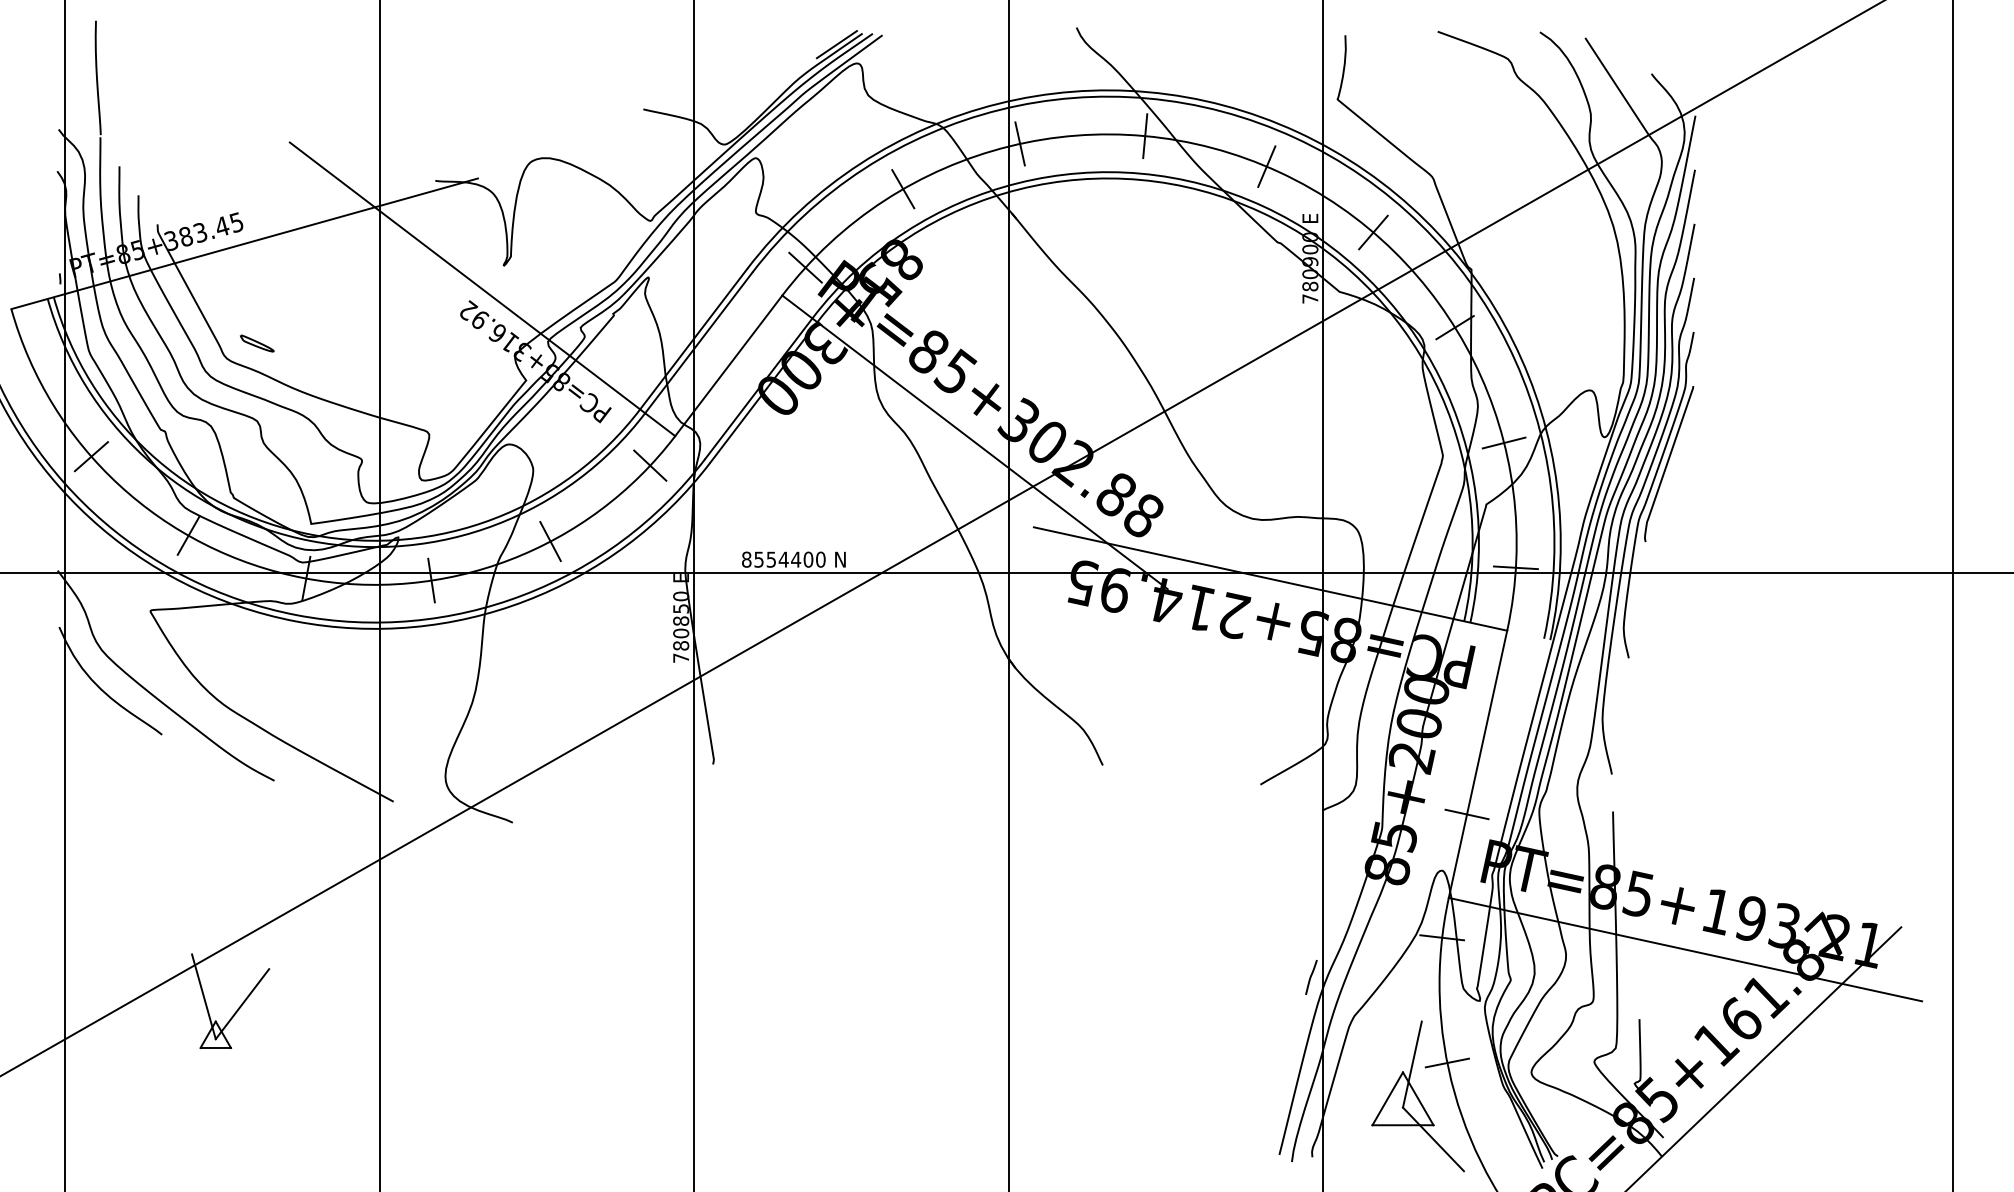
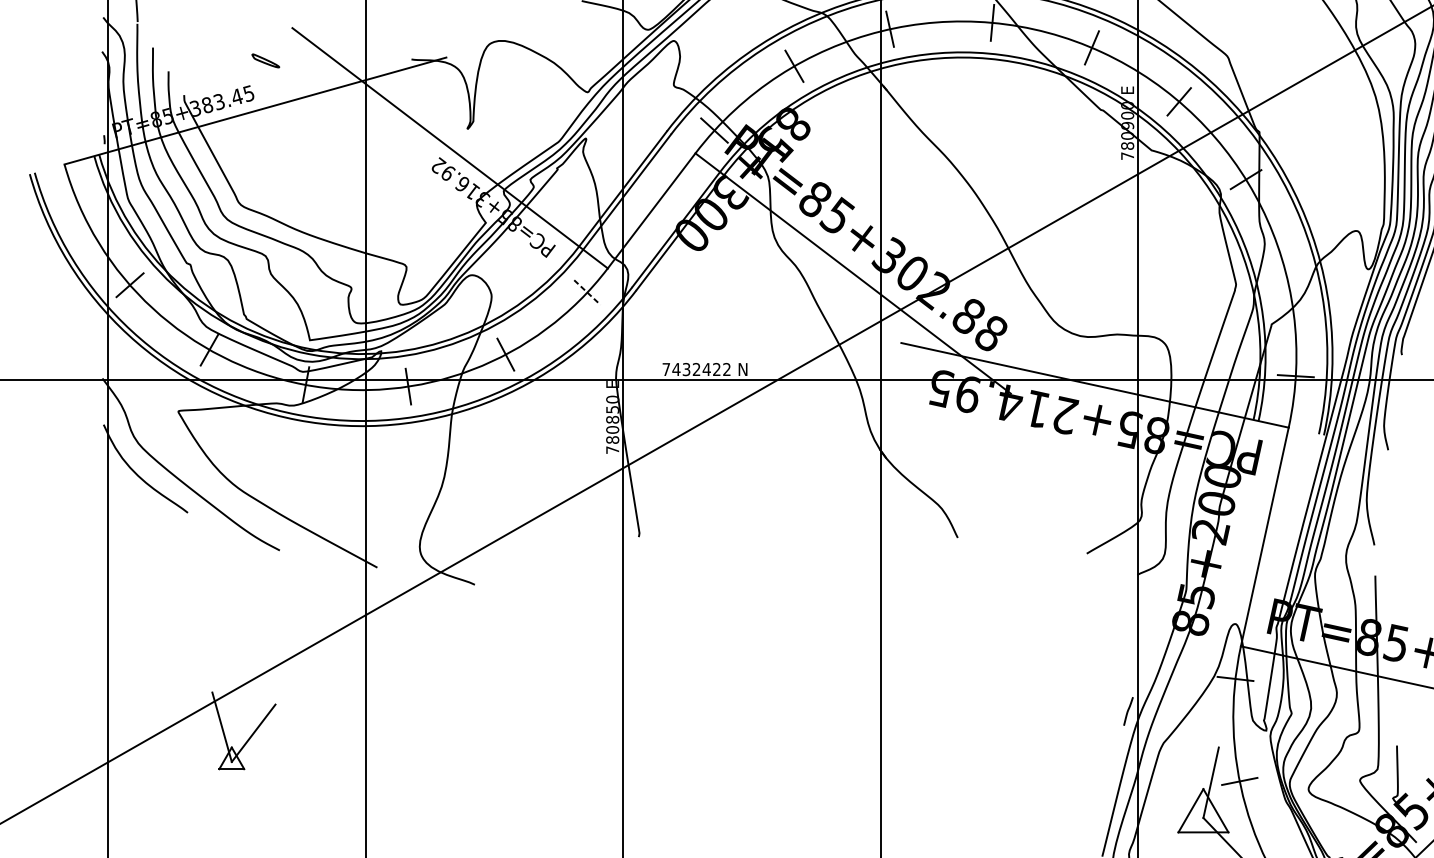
part: (257, 343) -> (265, 60), moved
line: (1503, 442) -> (1285, 273), removed
line: (650, 466) -> (587, 293), solid -> dashed
text: (783, 559) -> (696, 369), 8554400 -> 7432422
line: (1466, 814) -> (1255, 578), removed

